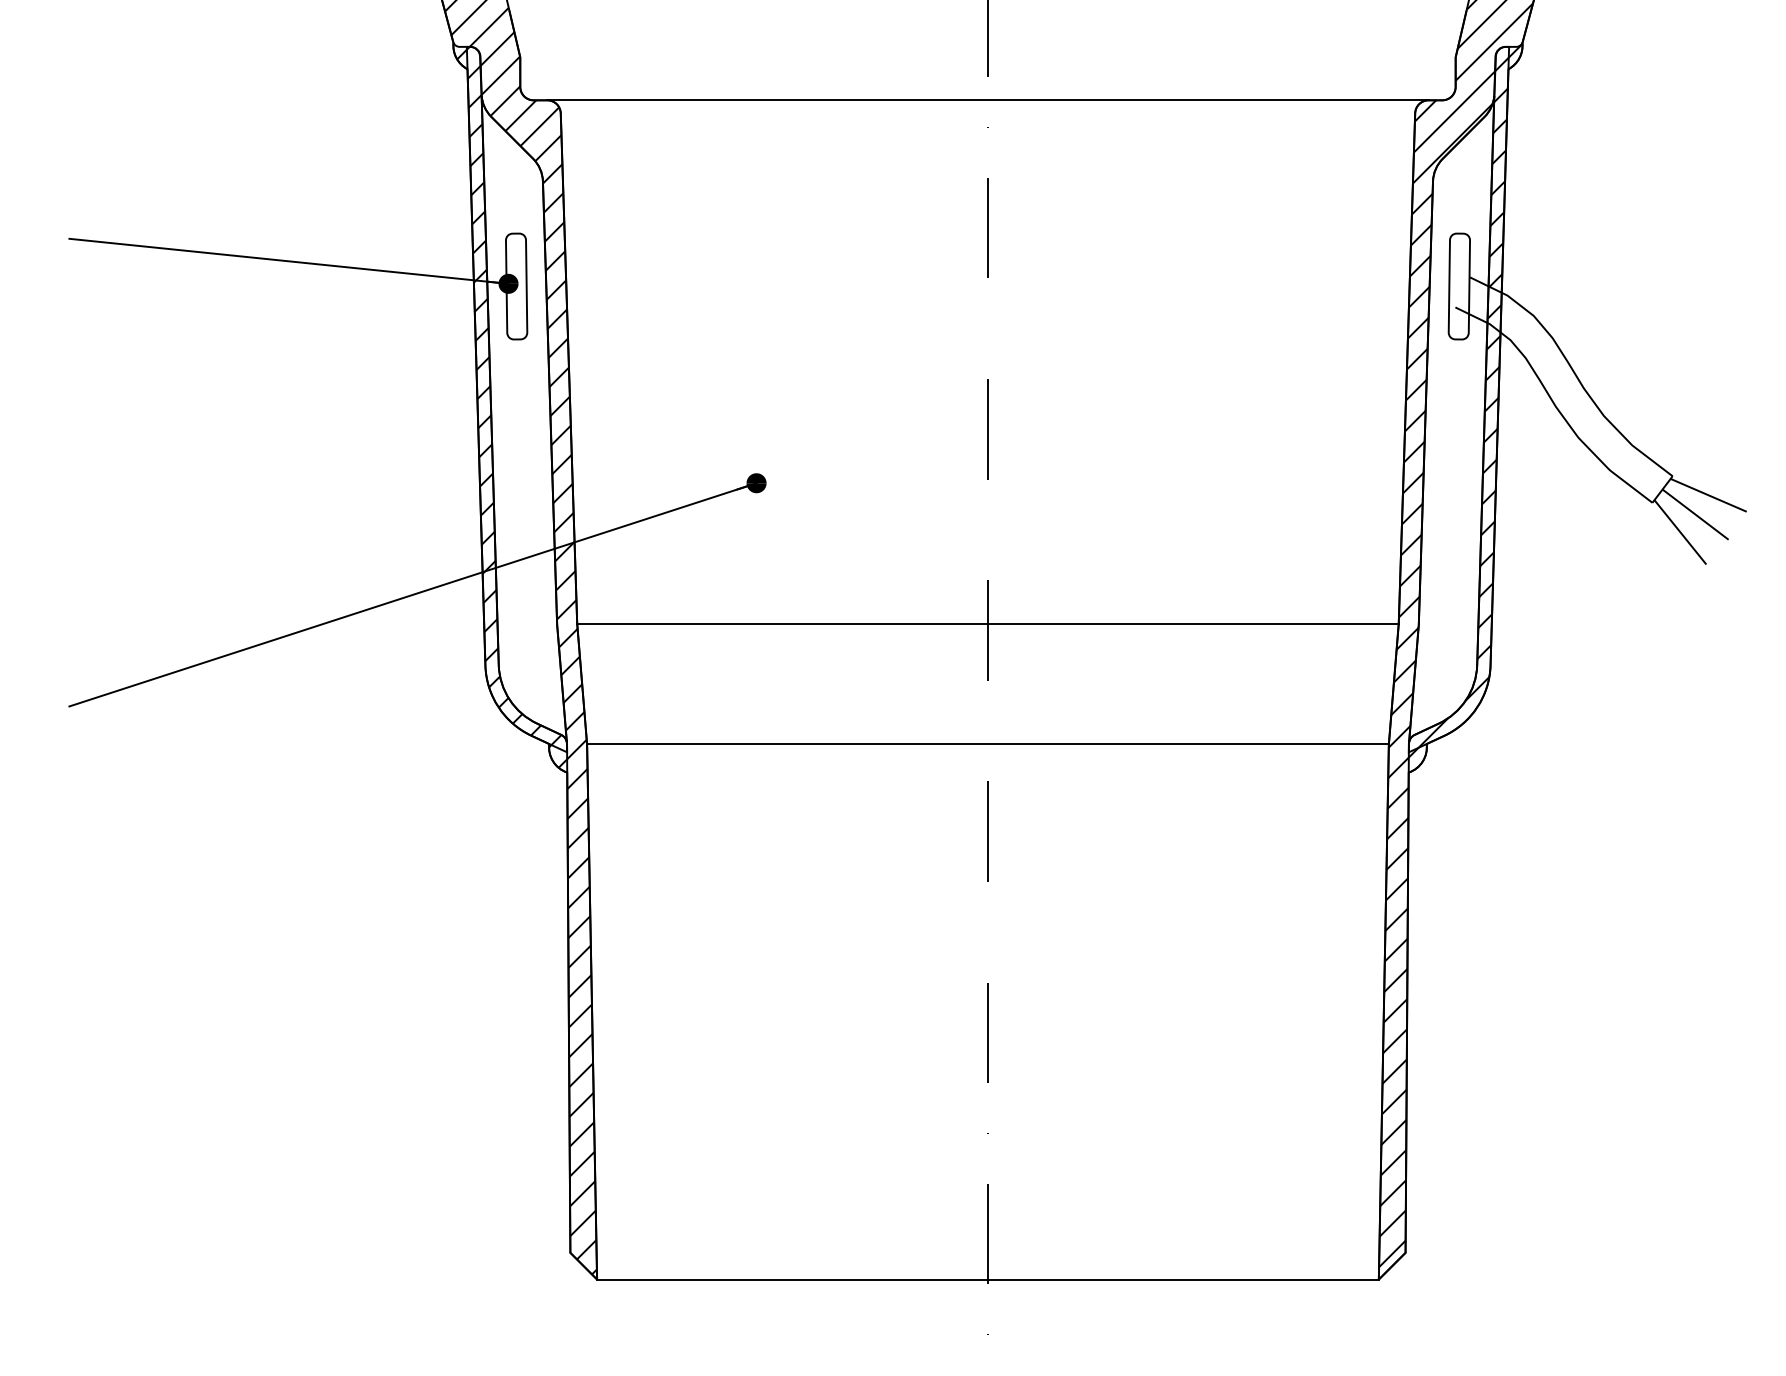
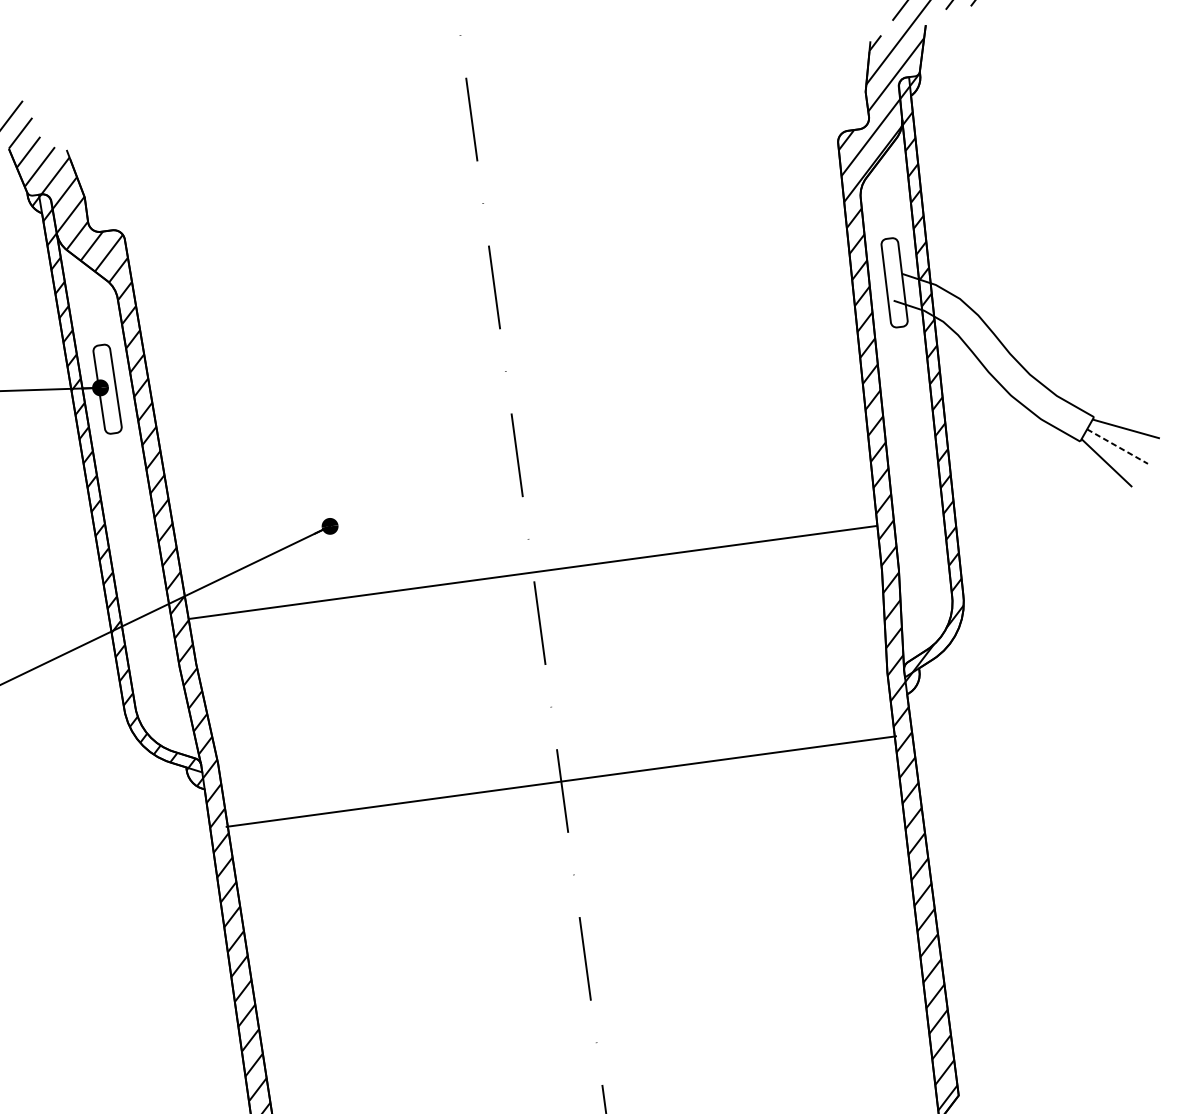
line: (987, 100) -> (479, 180), removed
line: (1696, 514) -> (1118, 446), solid -> dashed
line: (987, 623) -> (532, 572), moved
line: (987, 744) -> (560, 781), moved

